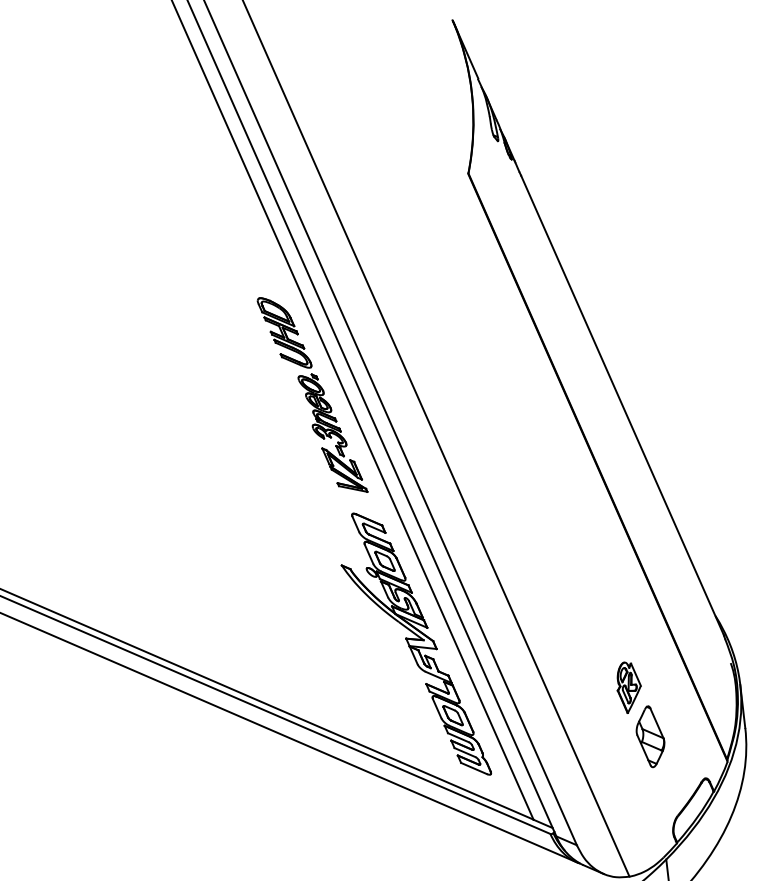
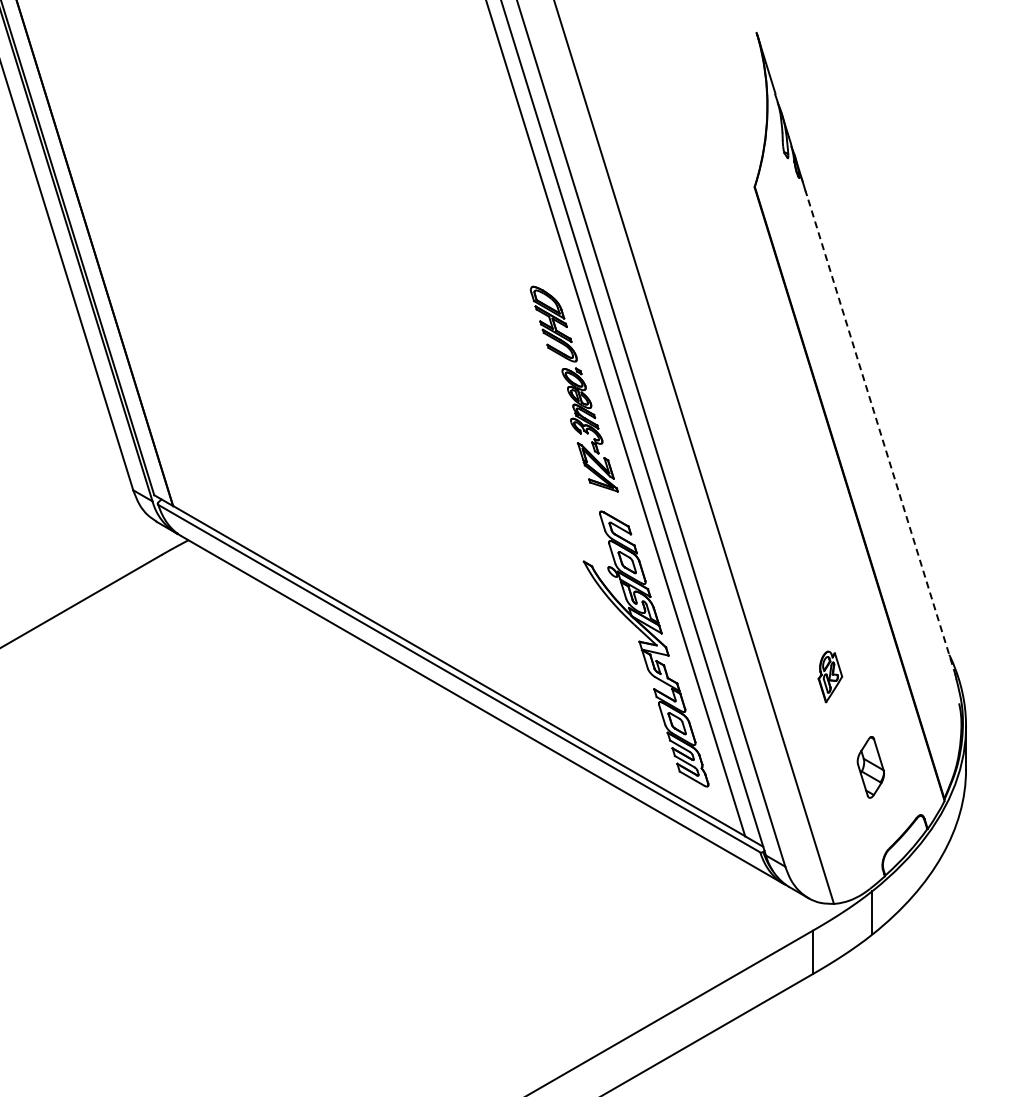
line: (622, 405) -> (881, 435), solid -> dashed
part: (629, 687) -> (830, 676), moved

